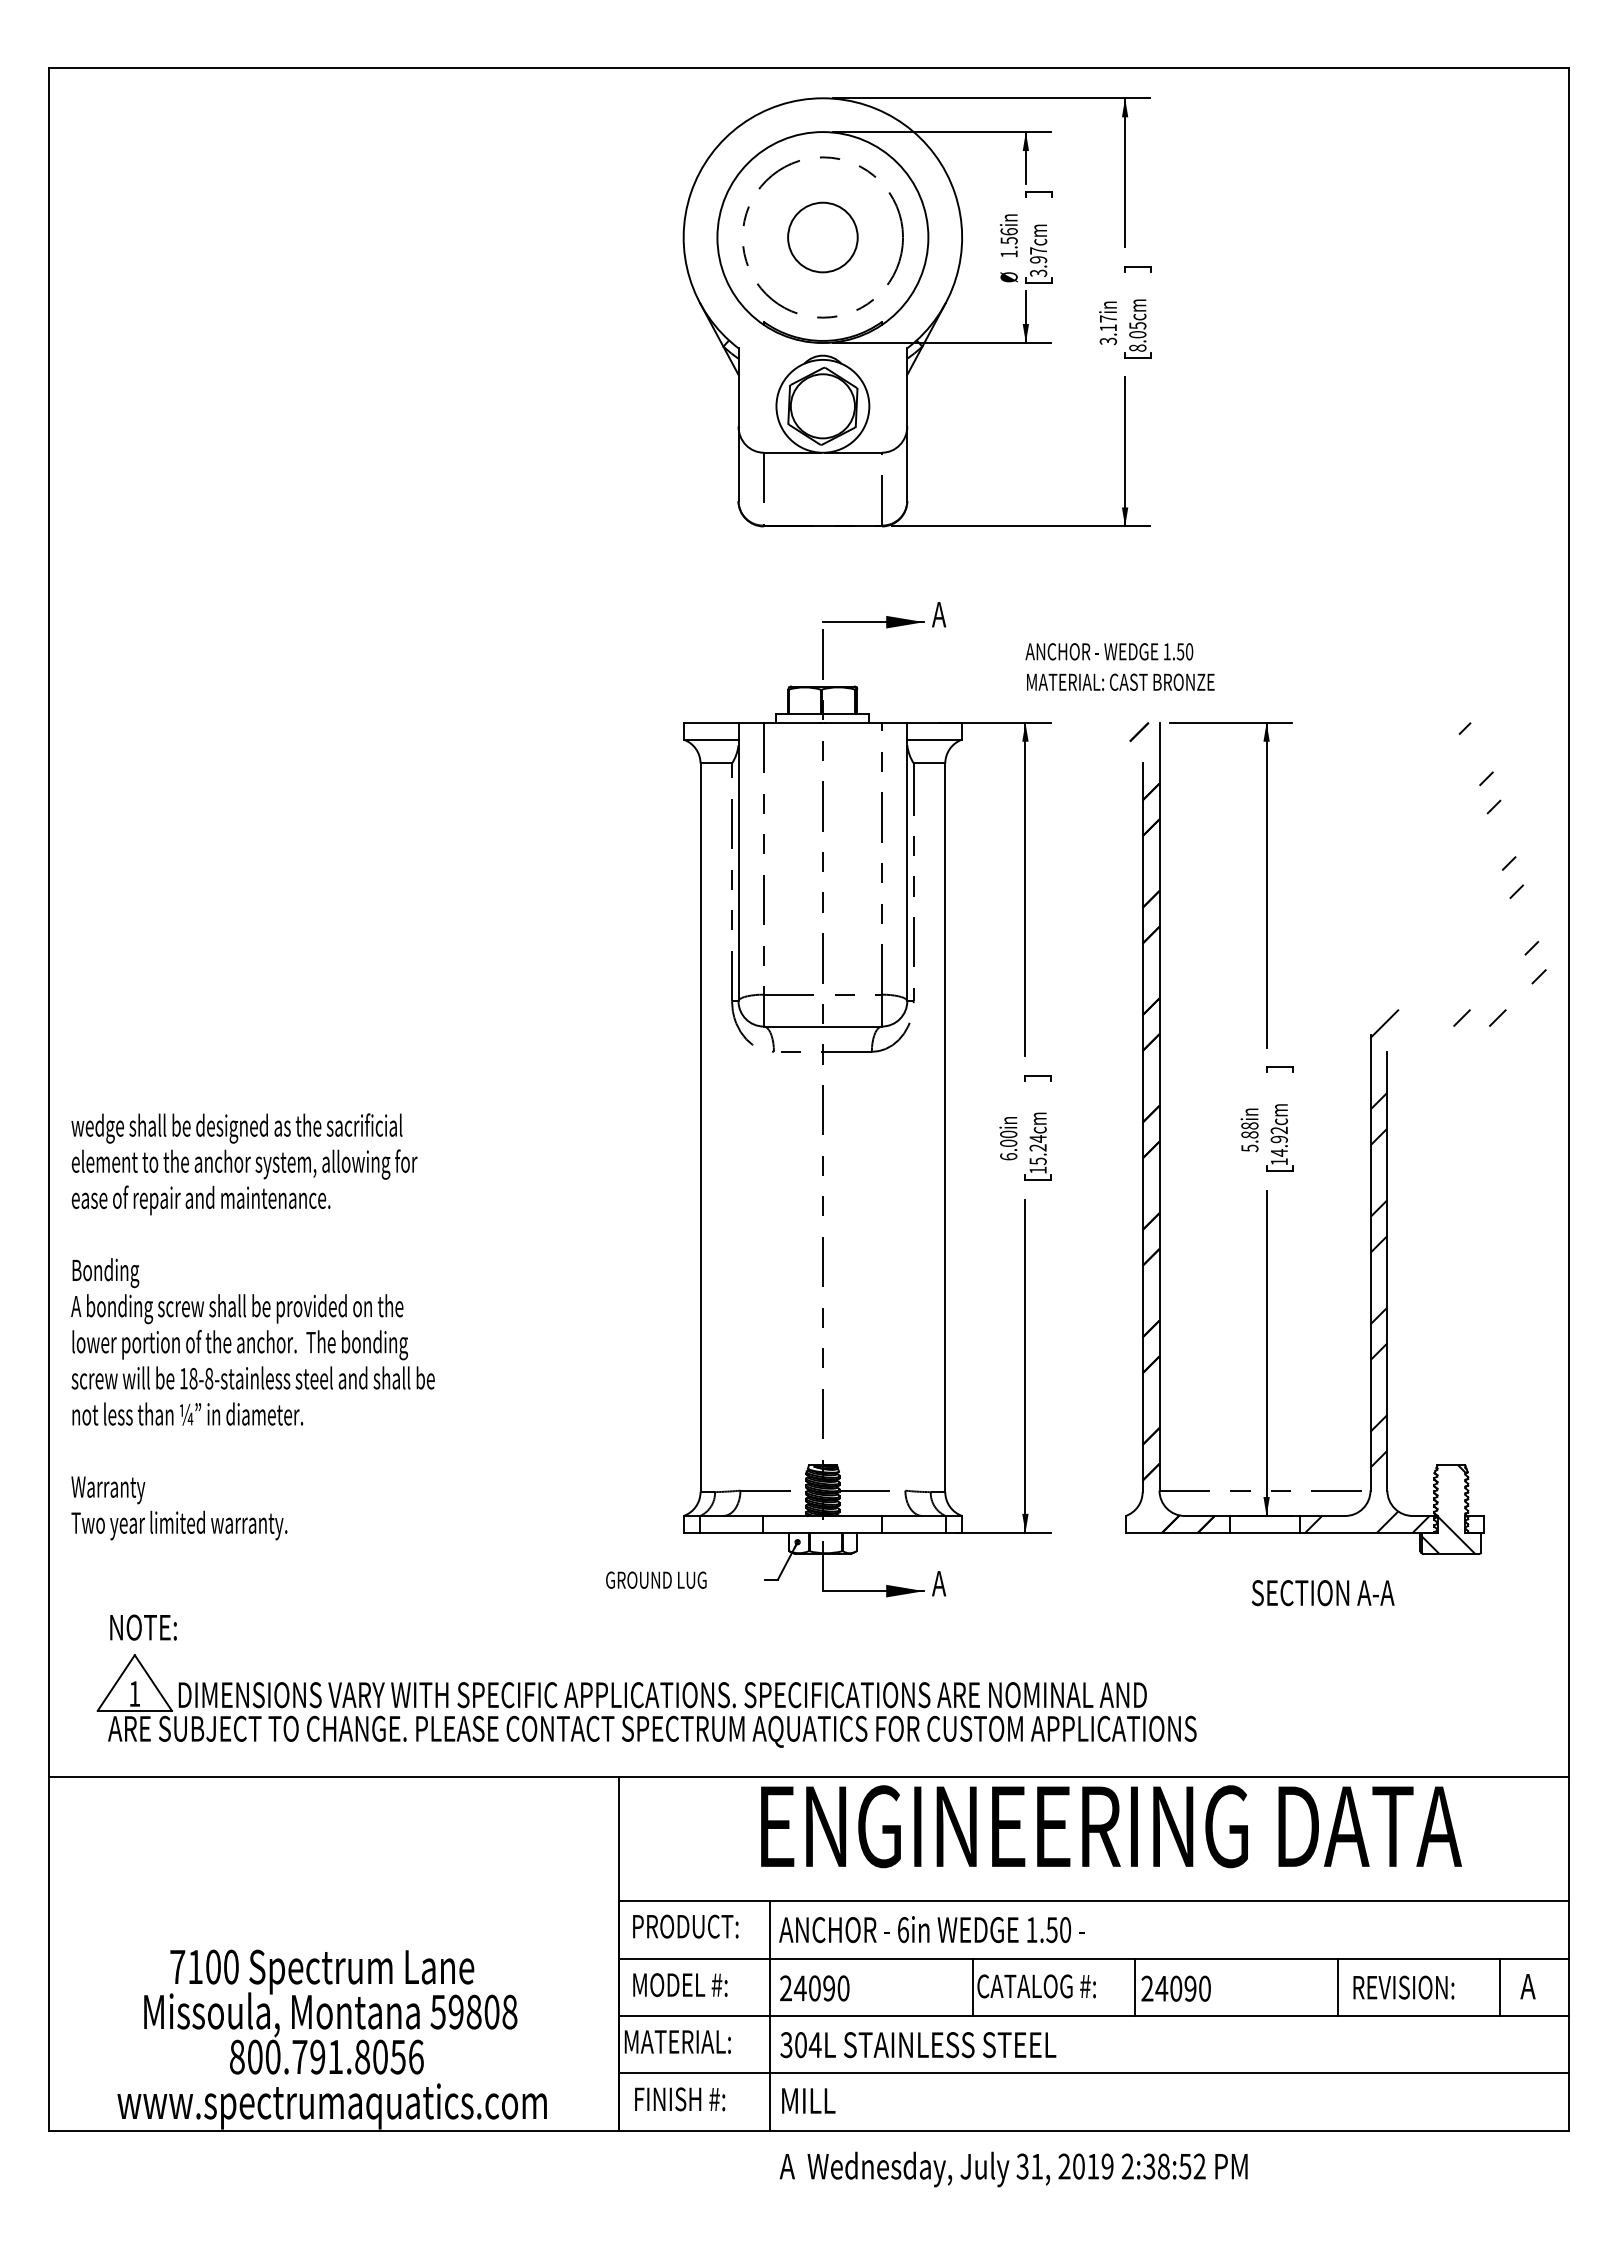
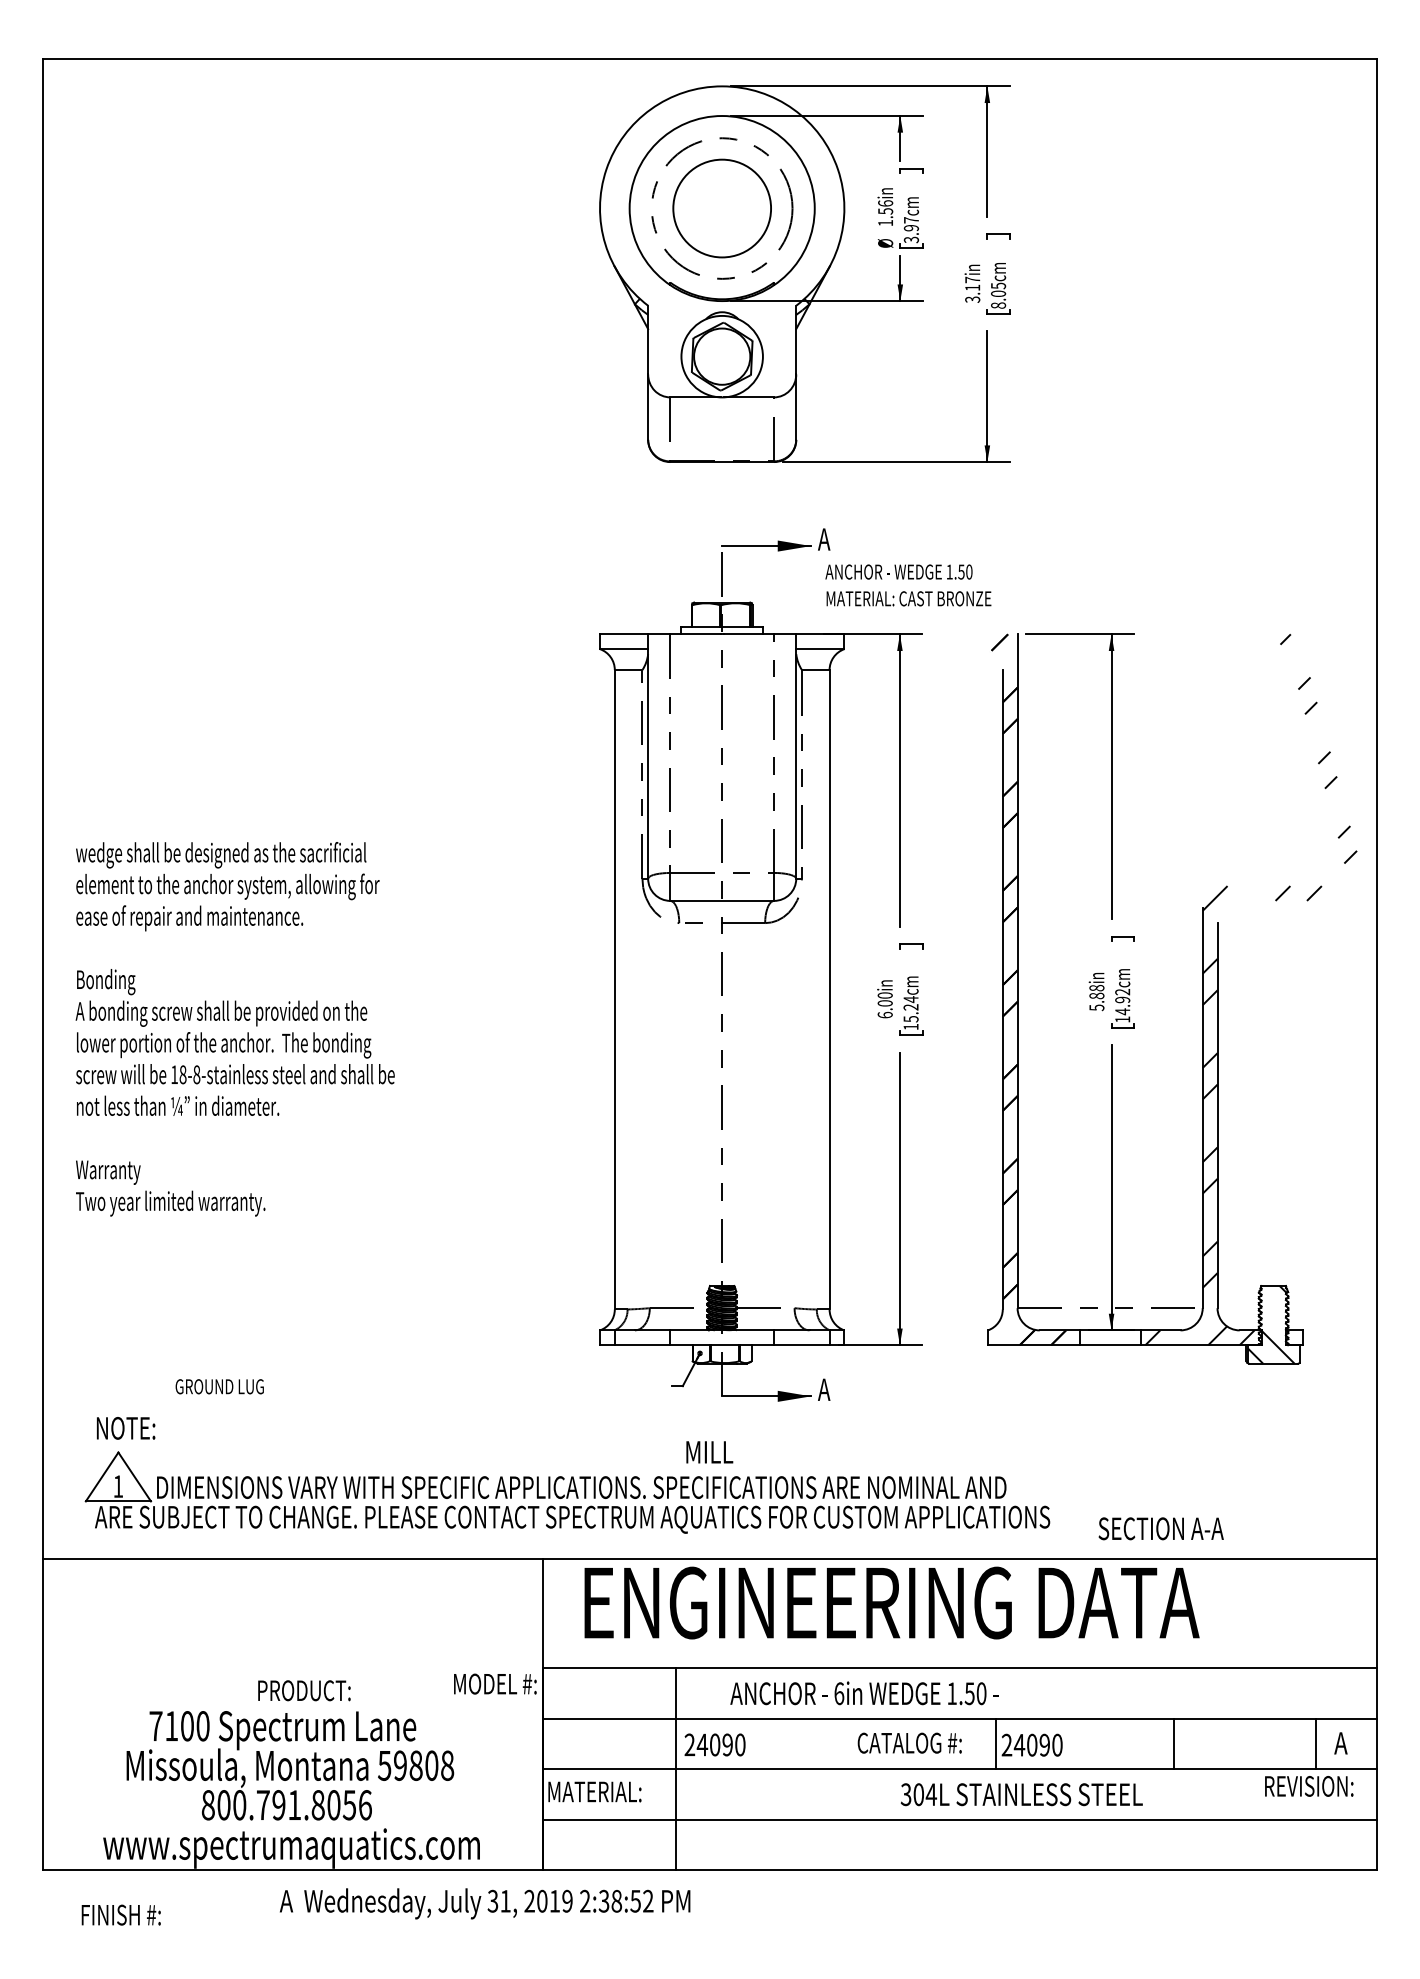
circle: (822, 237) -> (721, 208), size x1.6
text: (1119, 666) -> (907, 584), moved
text: (252, 1326) -> (234, 1028), moved
text: (656, 1579) -> (219, 1386), moved
text: (1322, 1593) -> (1160, 1529), moved
text: (1111, 1826) -> (892, 1602), moved
text: (685, 1926) -> (304, 1690), moved
text: (931, 1929) -> (864, 1693), moved
text: (680, 1984) -> (495, 1683), moved
line: (973, 1987) -> (854, 1744), removed
text: (1403, 1987) -> (1308, 1786), moved
text: (918, 2045) -> (1021, 1795), moved
text: (680, 2099) -> (121, 1915), moved
text: (808, 2100) -> (709, 1451), moved
text: (1013, 2169) -> (484, 1903), moved

